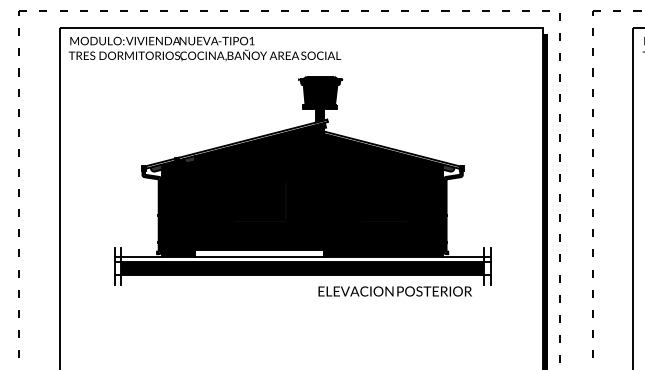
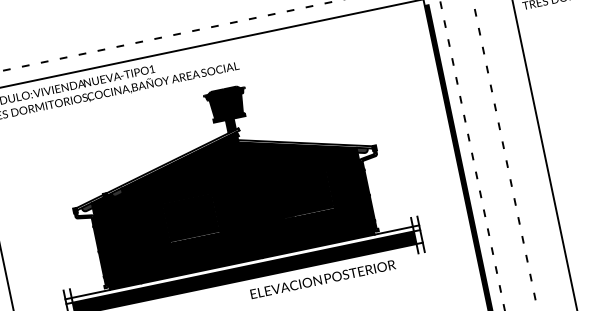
fill: (259, 253) -> (201, 267), added
text: (394, 291) -> (322, 279), moved

